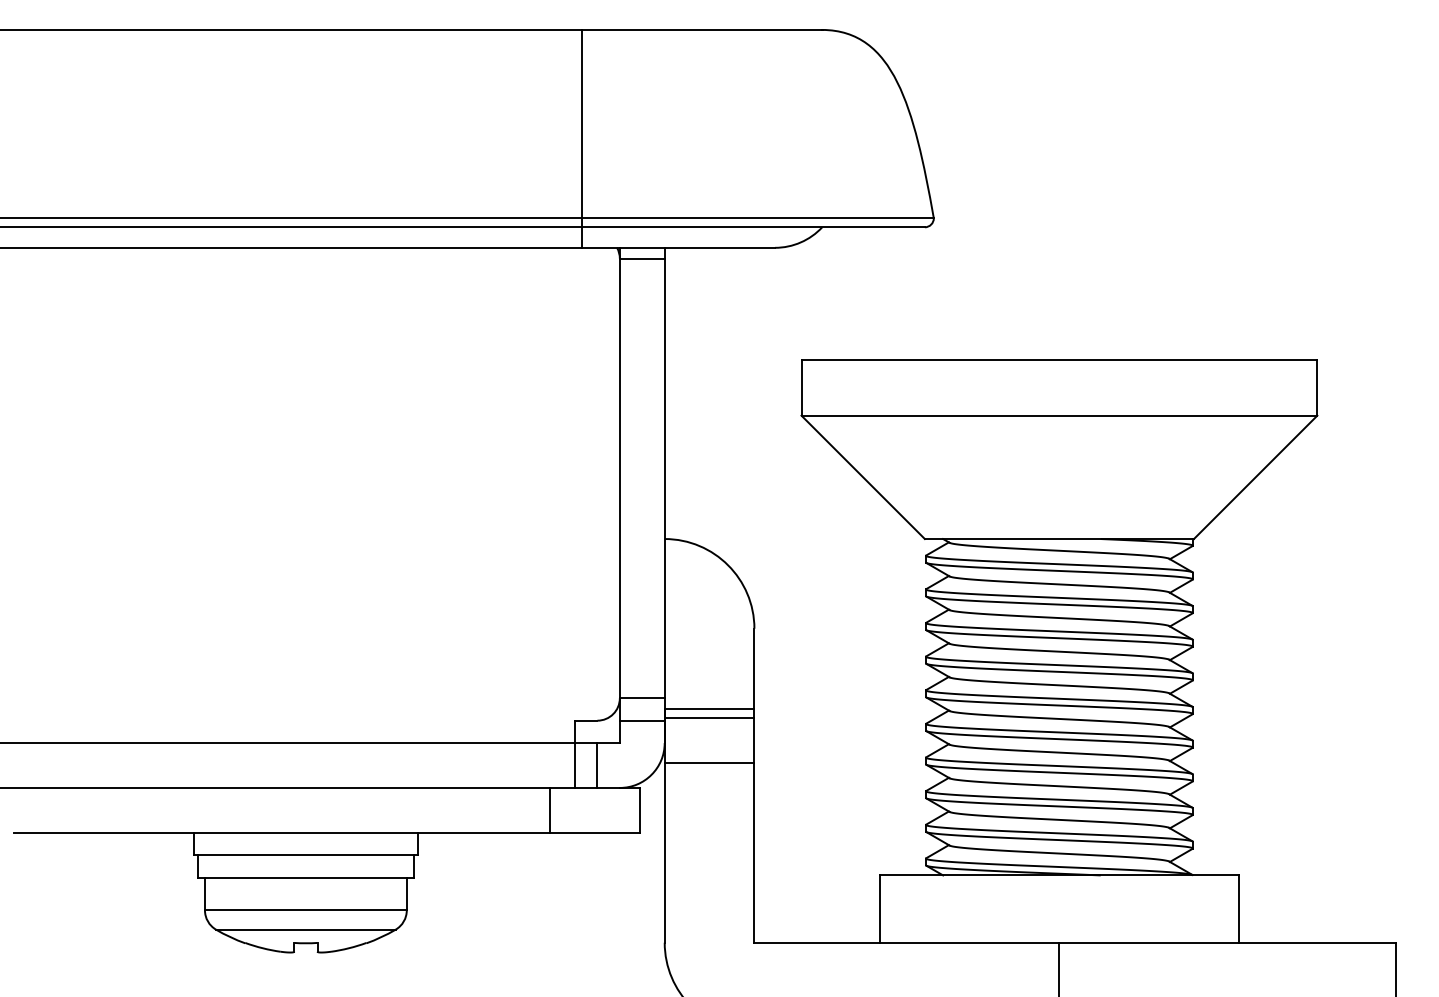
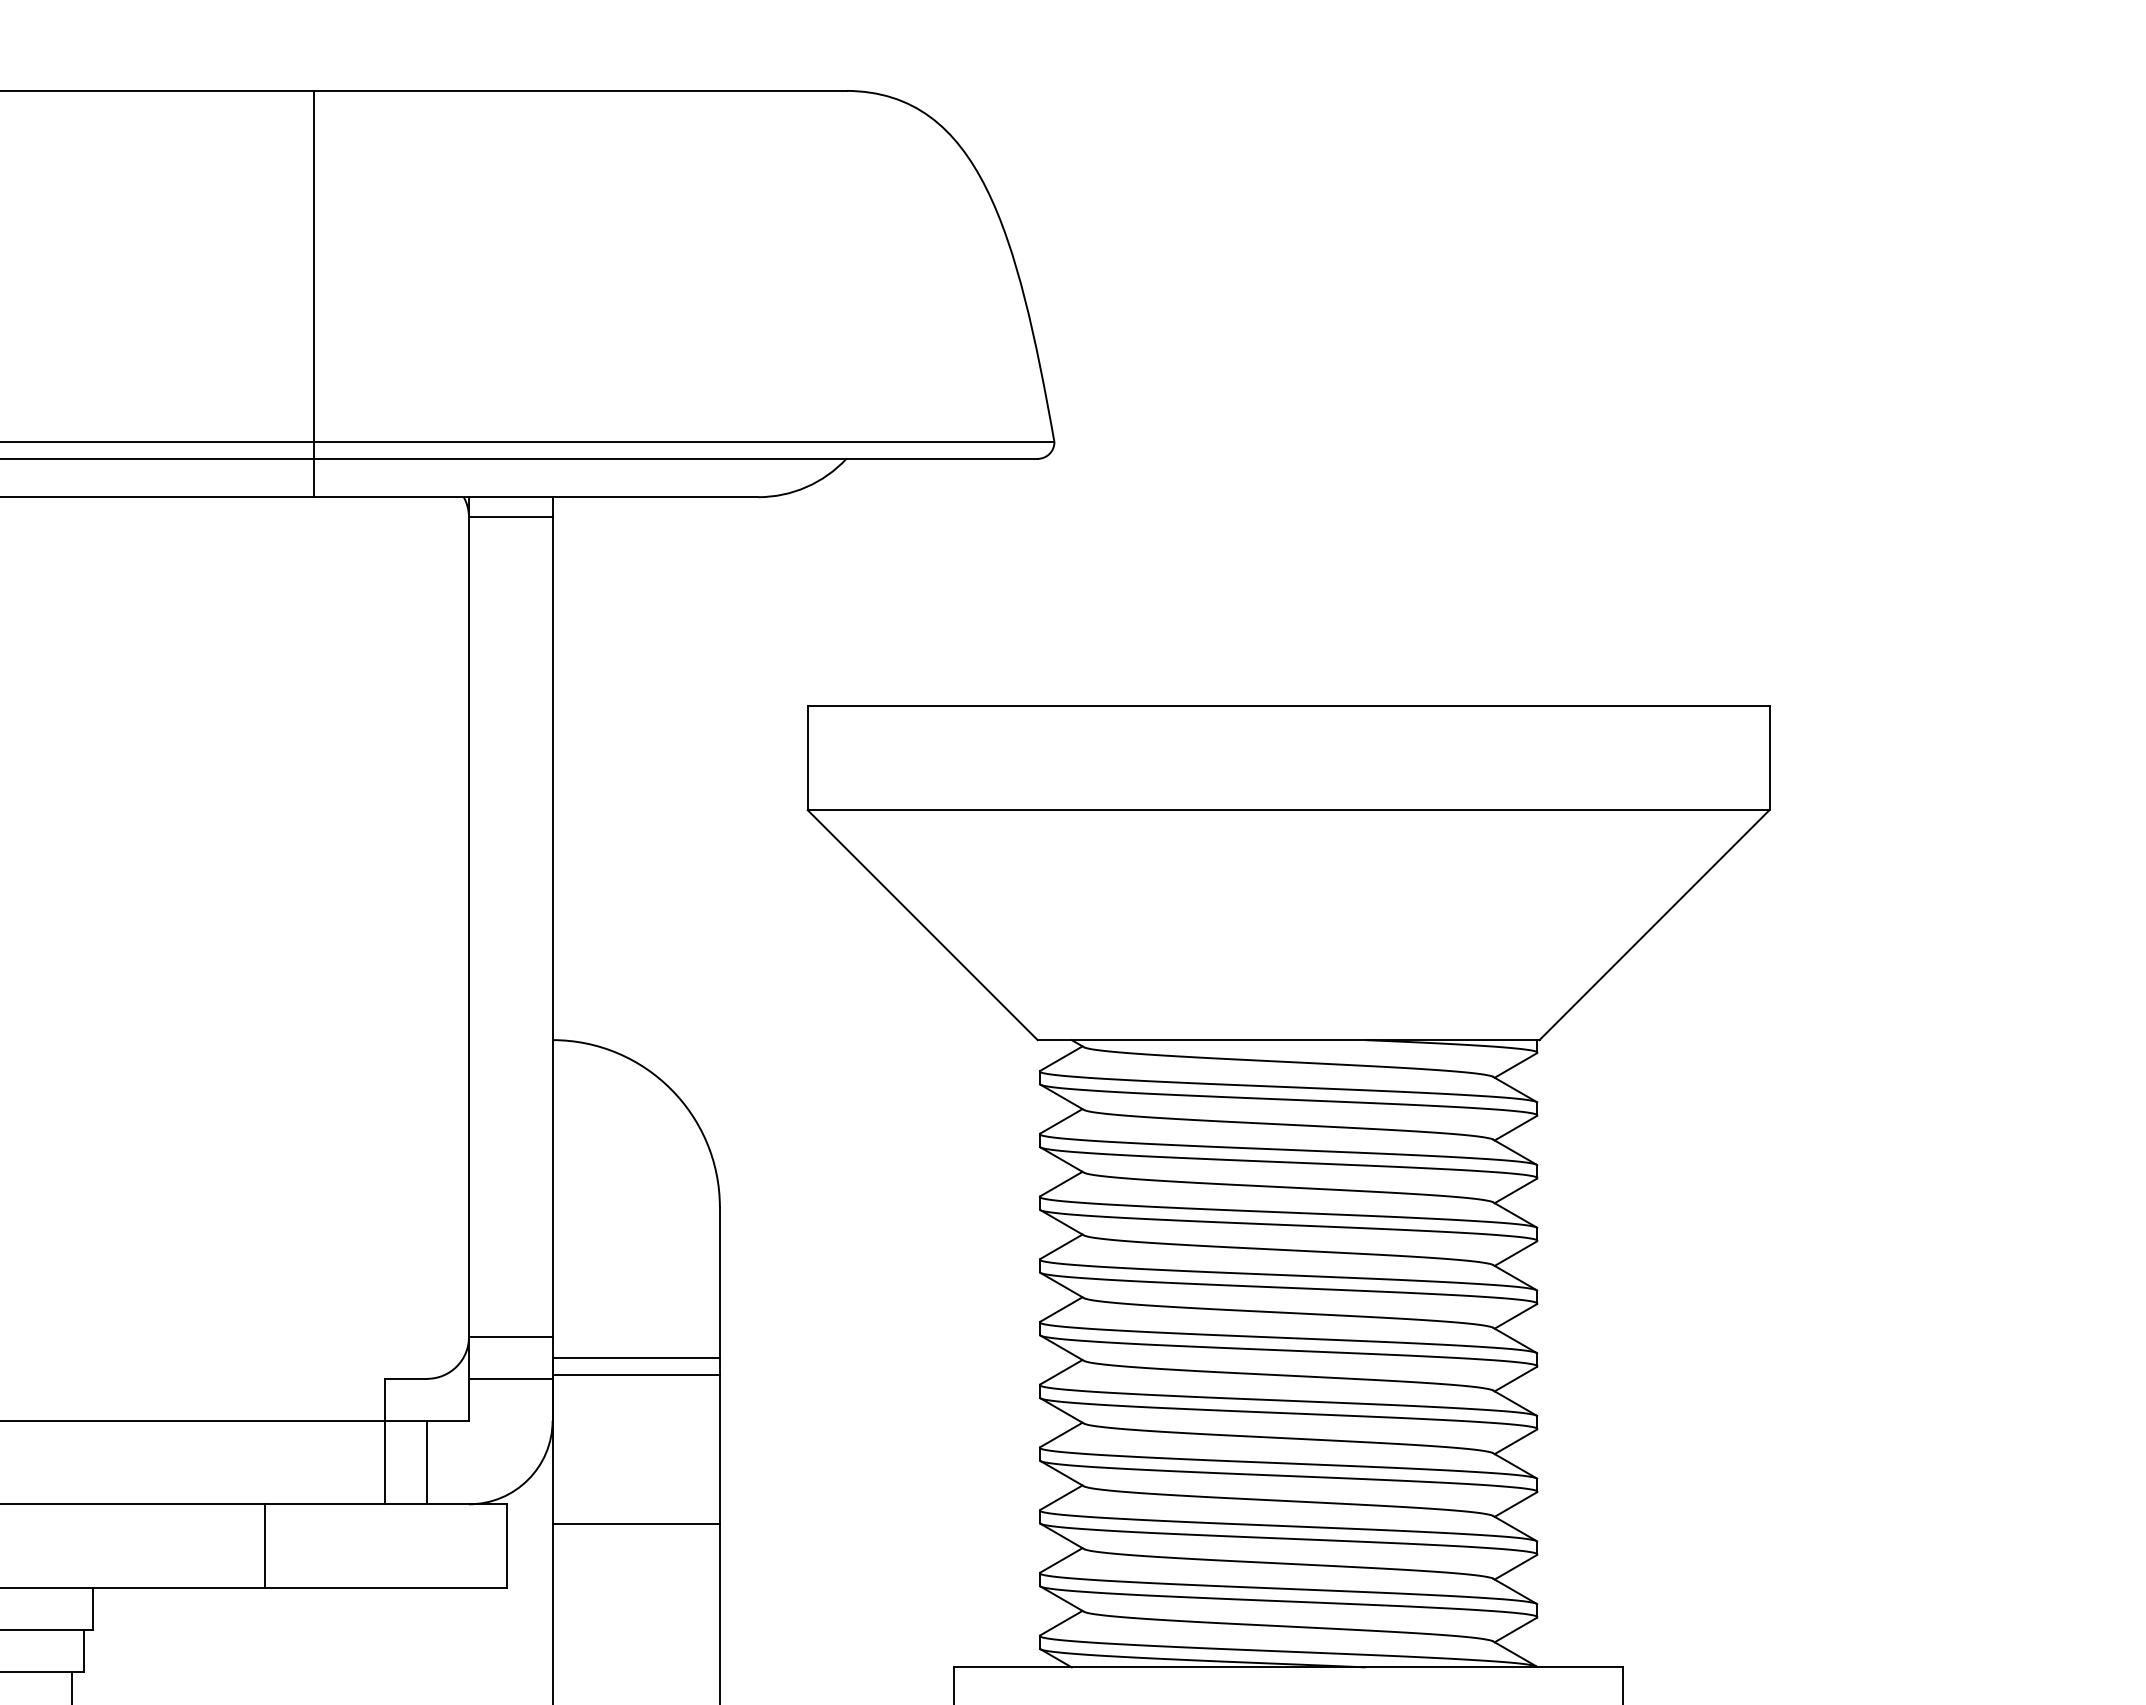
line: (581, 138) -> (313, 293), moved
line: (709, 763) -> (636, 1523), moved
line: (550, 809) -> (265, 1544), moved

